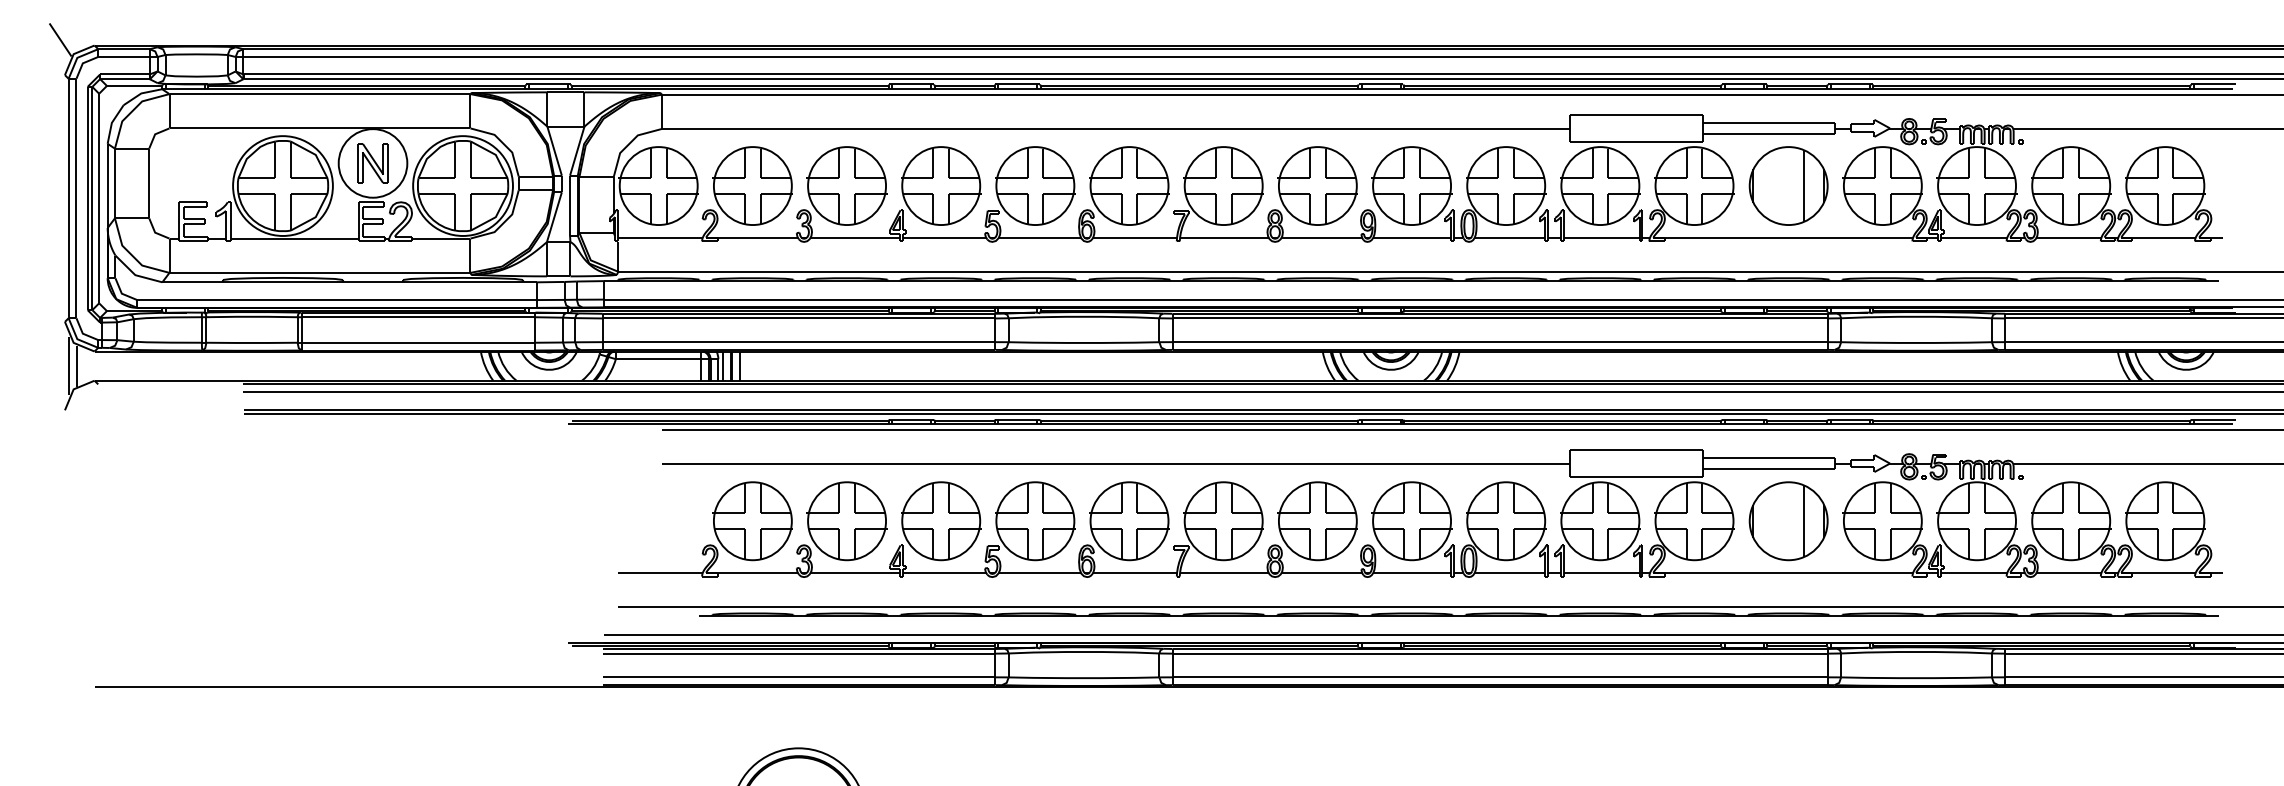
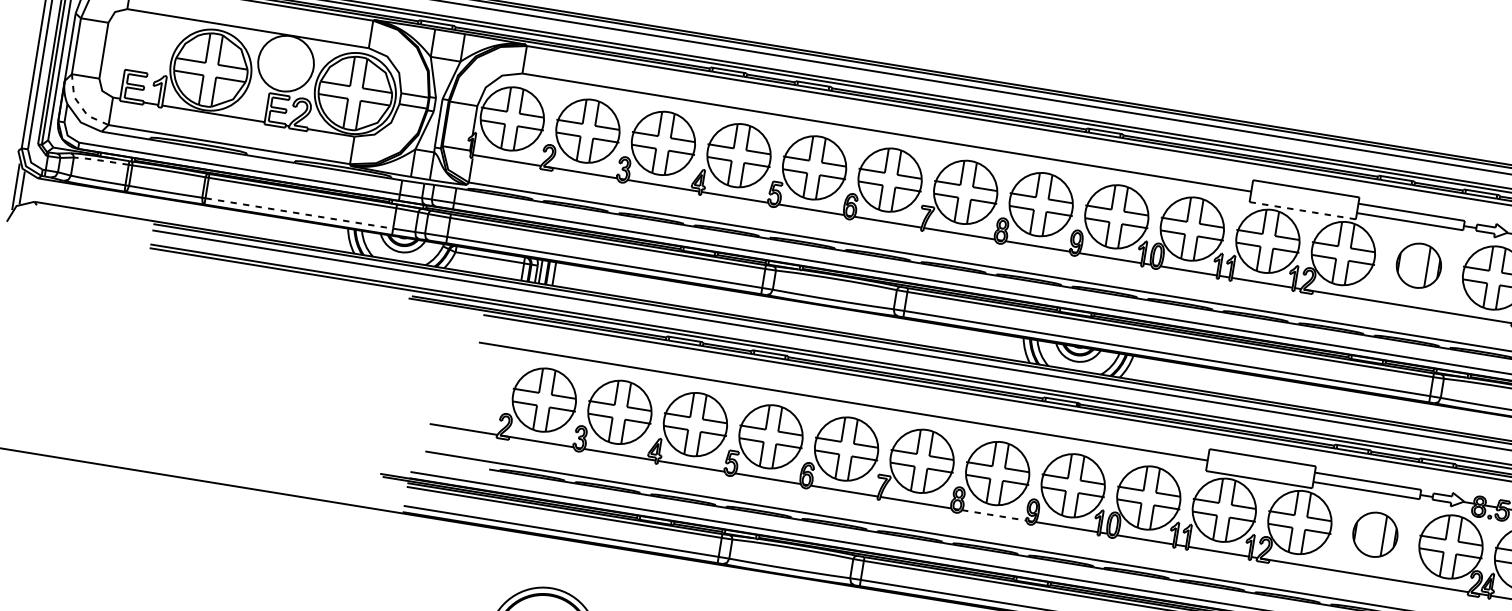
line: (1636, 142) -> (1302, 211), solid -> dashed
part: (372, 163) -> (285, 63), removed
part: (1788, 185) -> (1418, 265), size x0.7
line: (131, 255) -> (80, 106), solid -> dashed
line: (167, 317) -> (101, 160), solid -> dashed
line: (418, 342) -> (299, 213), solid -> dashed
part: (1788, 521) -> (1375, 534), size x0.7
line: (1322, 572) -> (994, 515), solid -> dashed

